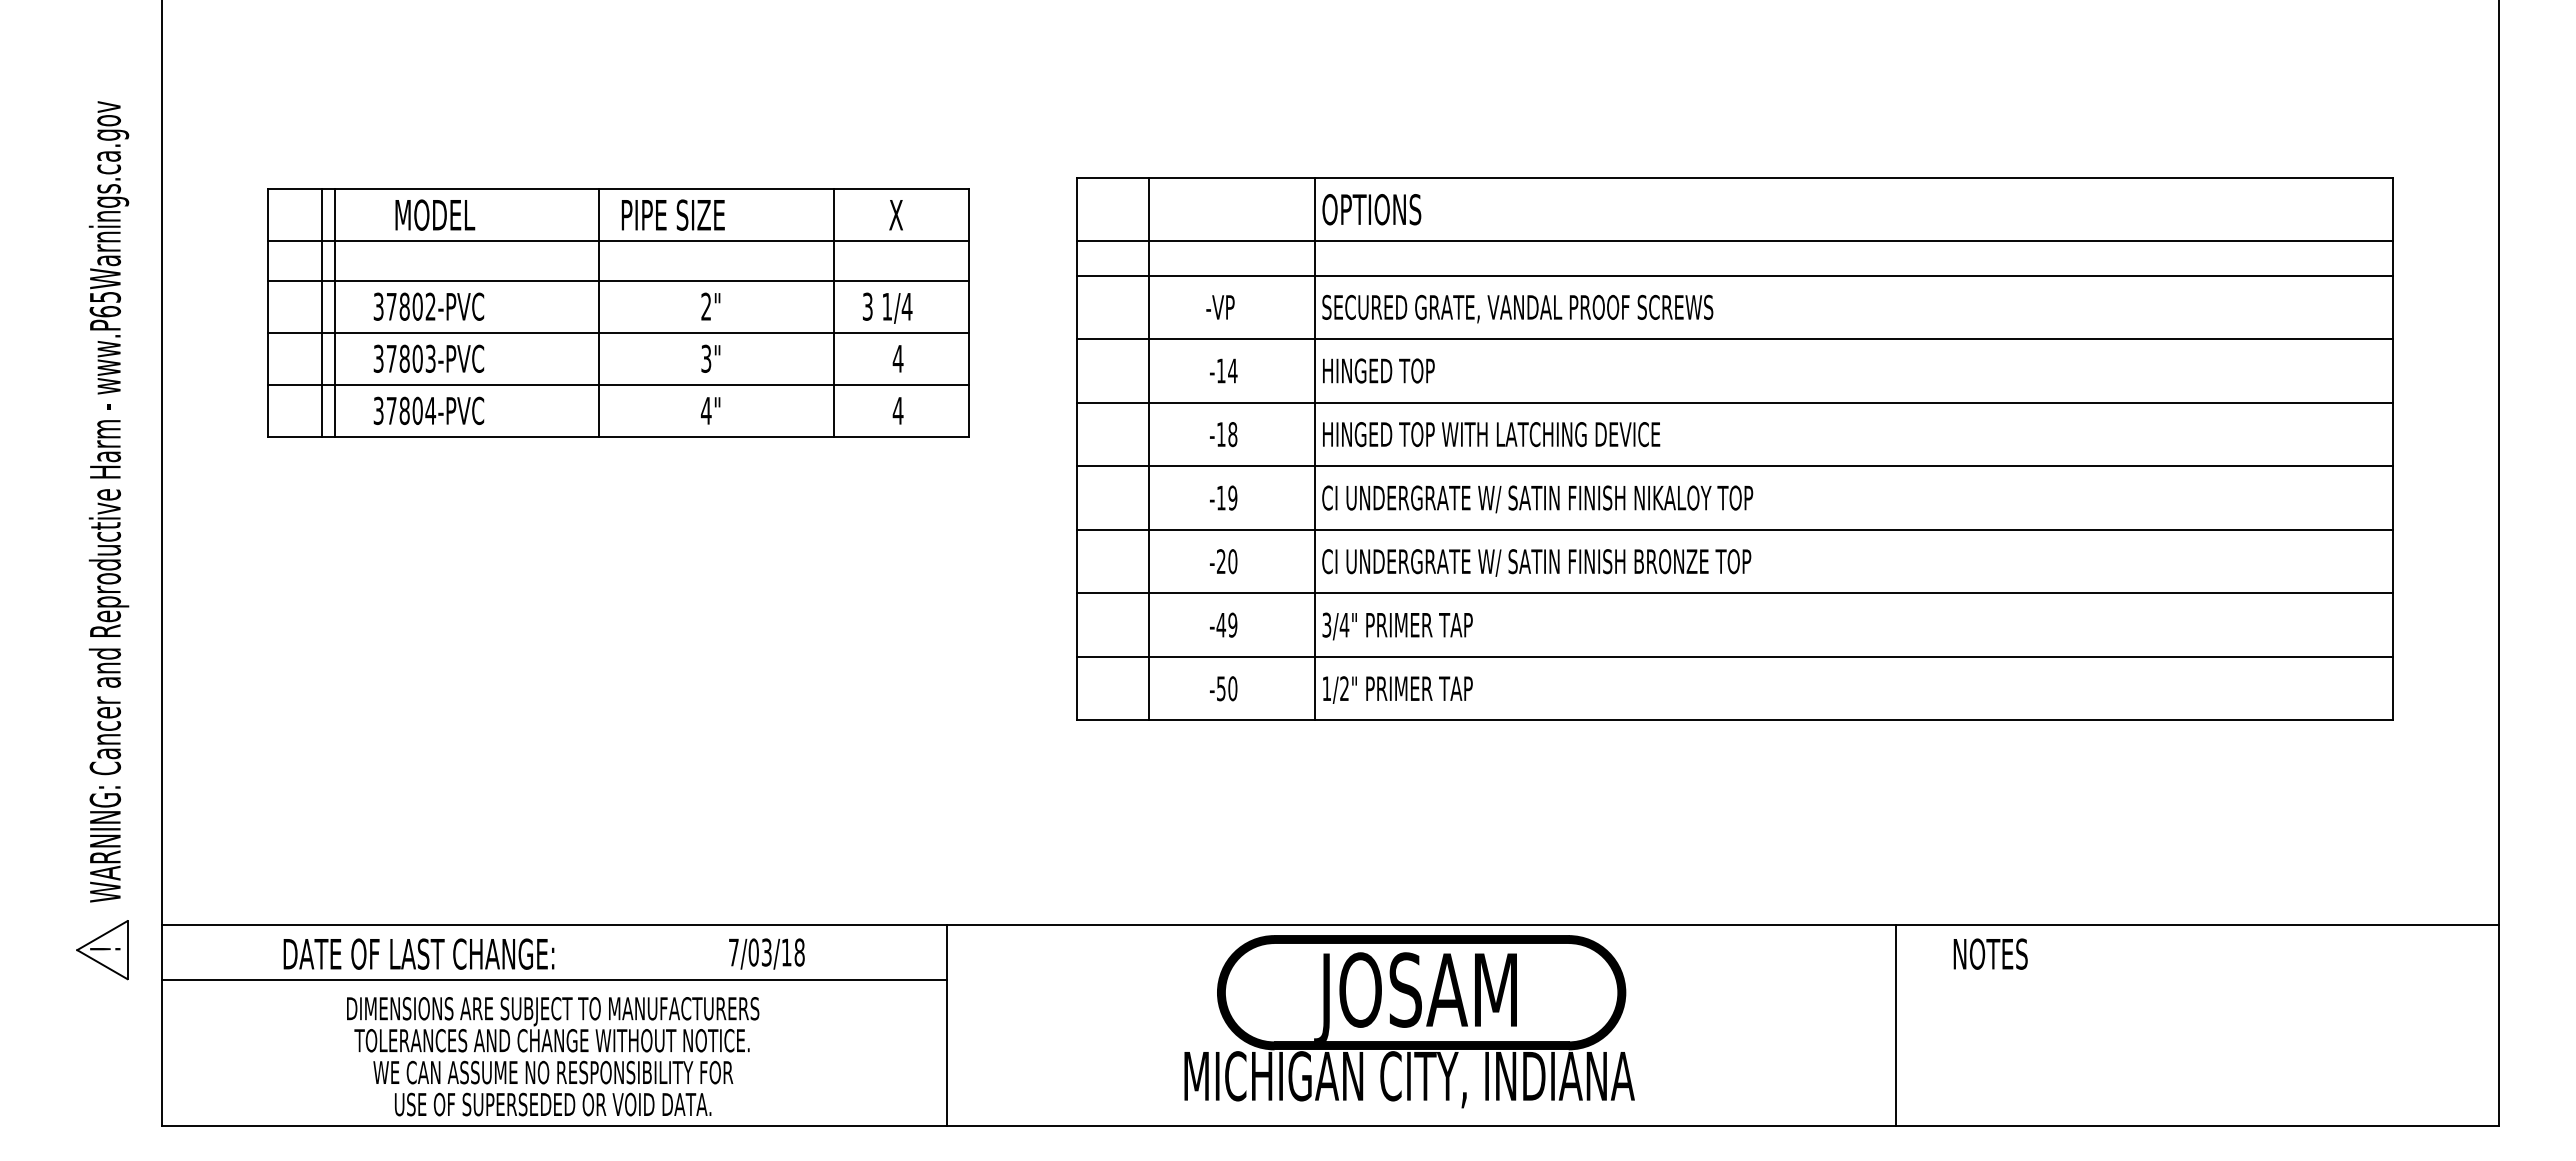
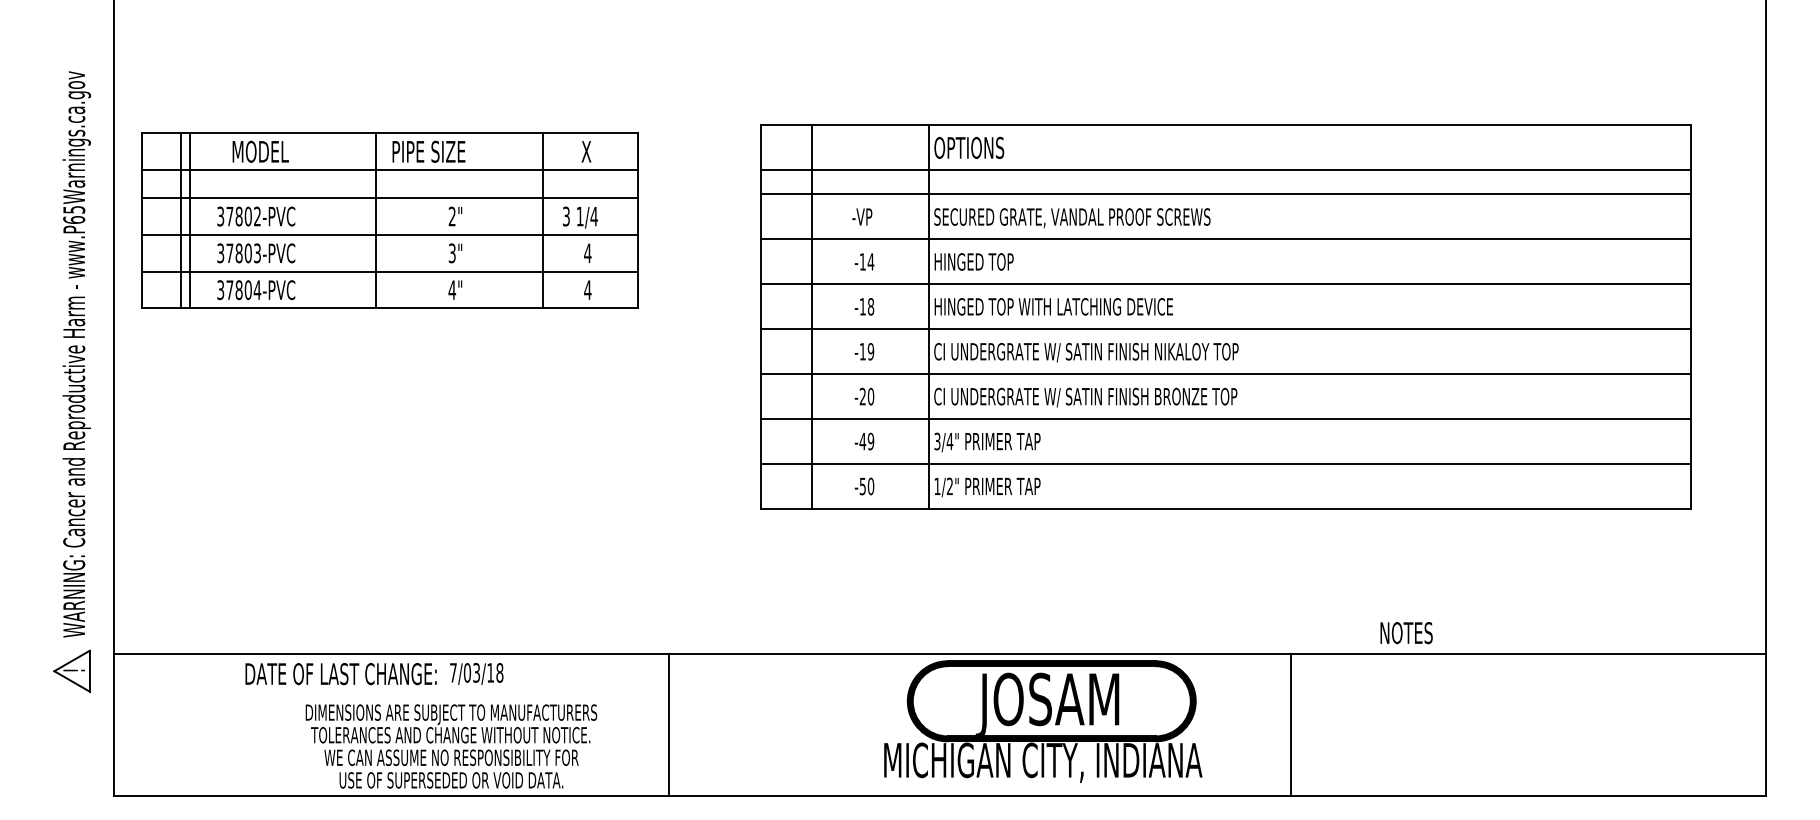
part: (618, 312) -> (390, 220), moved
text: (418, 953) -> (340, 673), moved
text: (766, 953) -> (476, 673), moved
text: (1990, 953) -> (1406, 632), moved
line: (553, 980) -> (390, 692), removed
part: (1409, 1021) -> (1043, 721), moved
line: (1896, 1025) -> (1291, 724), moved
text: (553, 1056) -> (451, 746), moved

